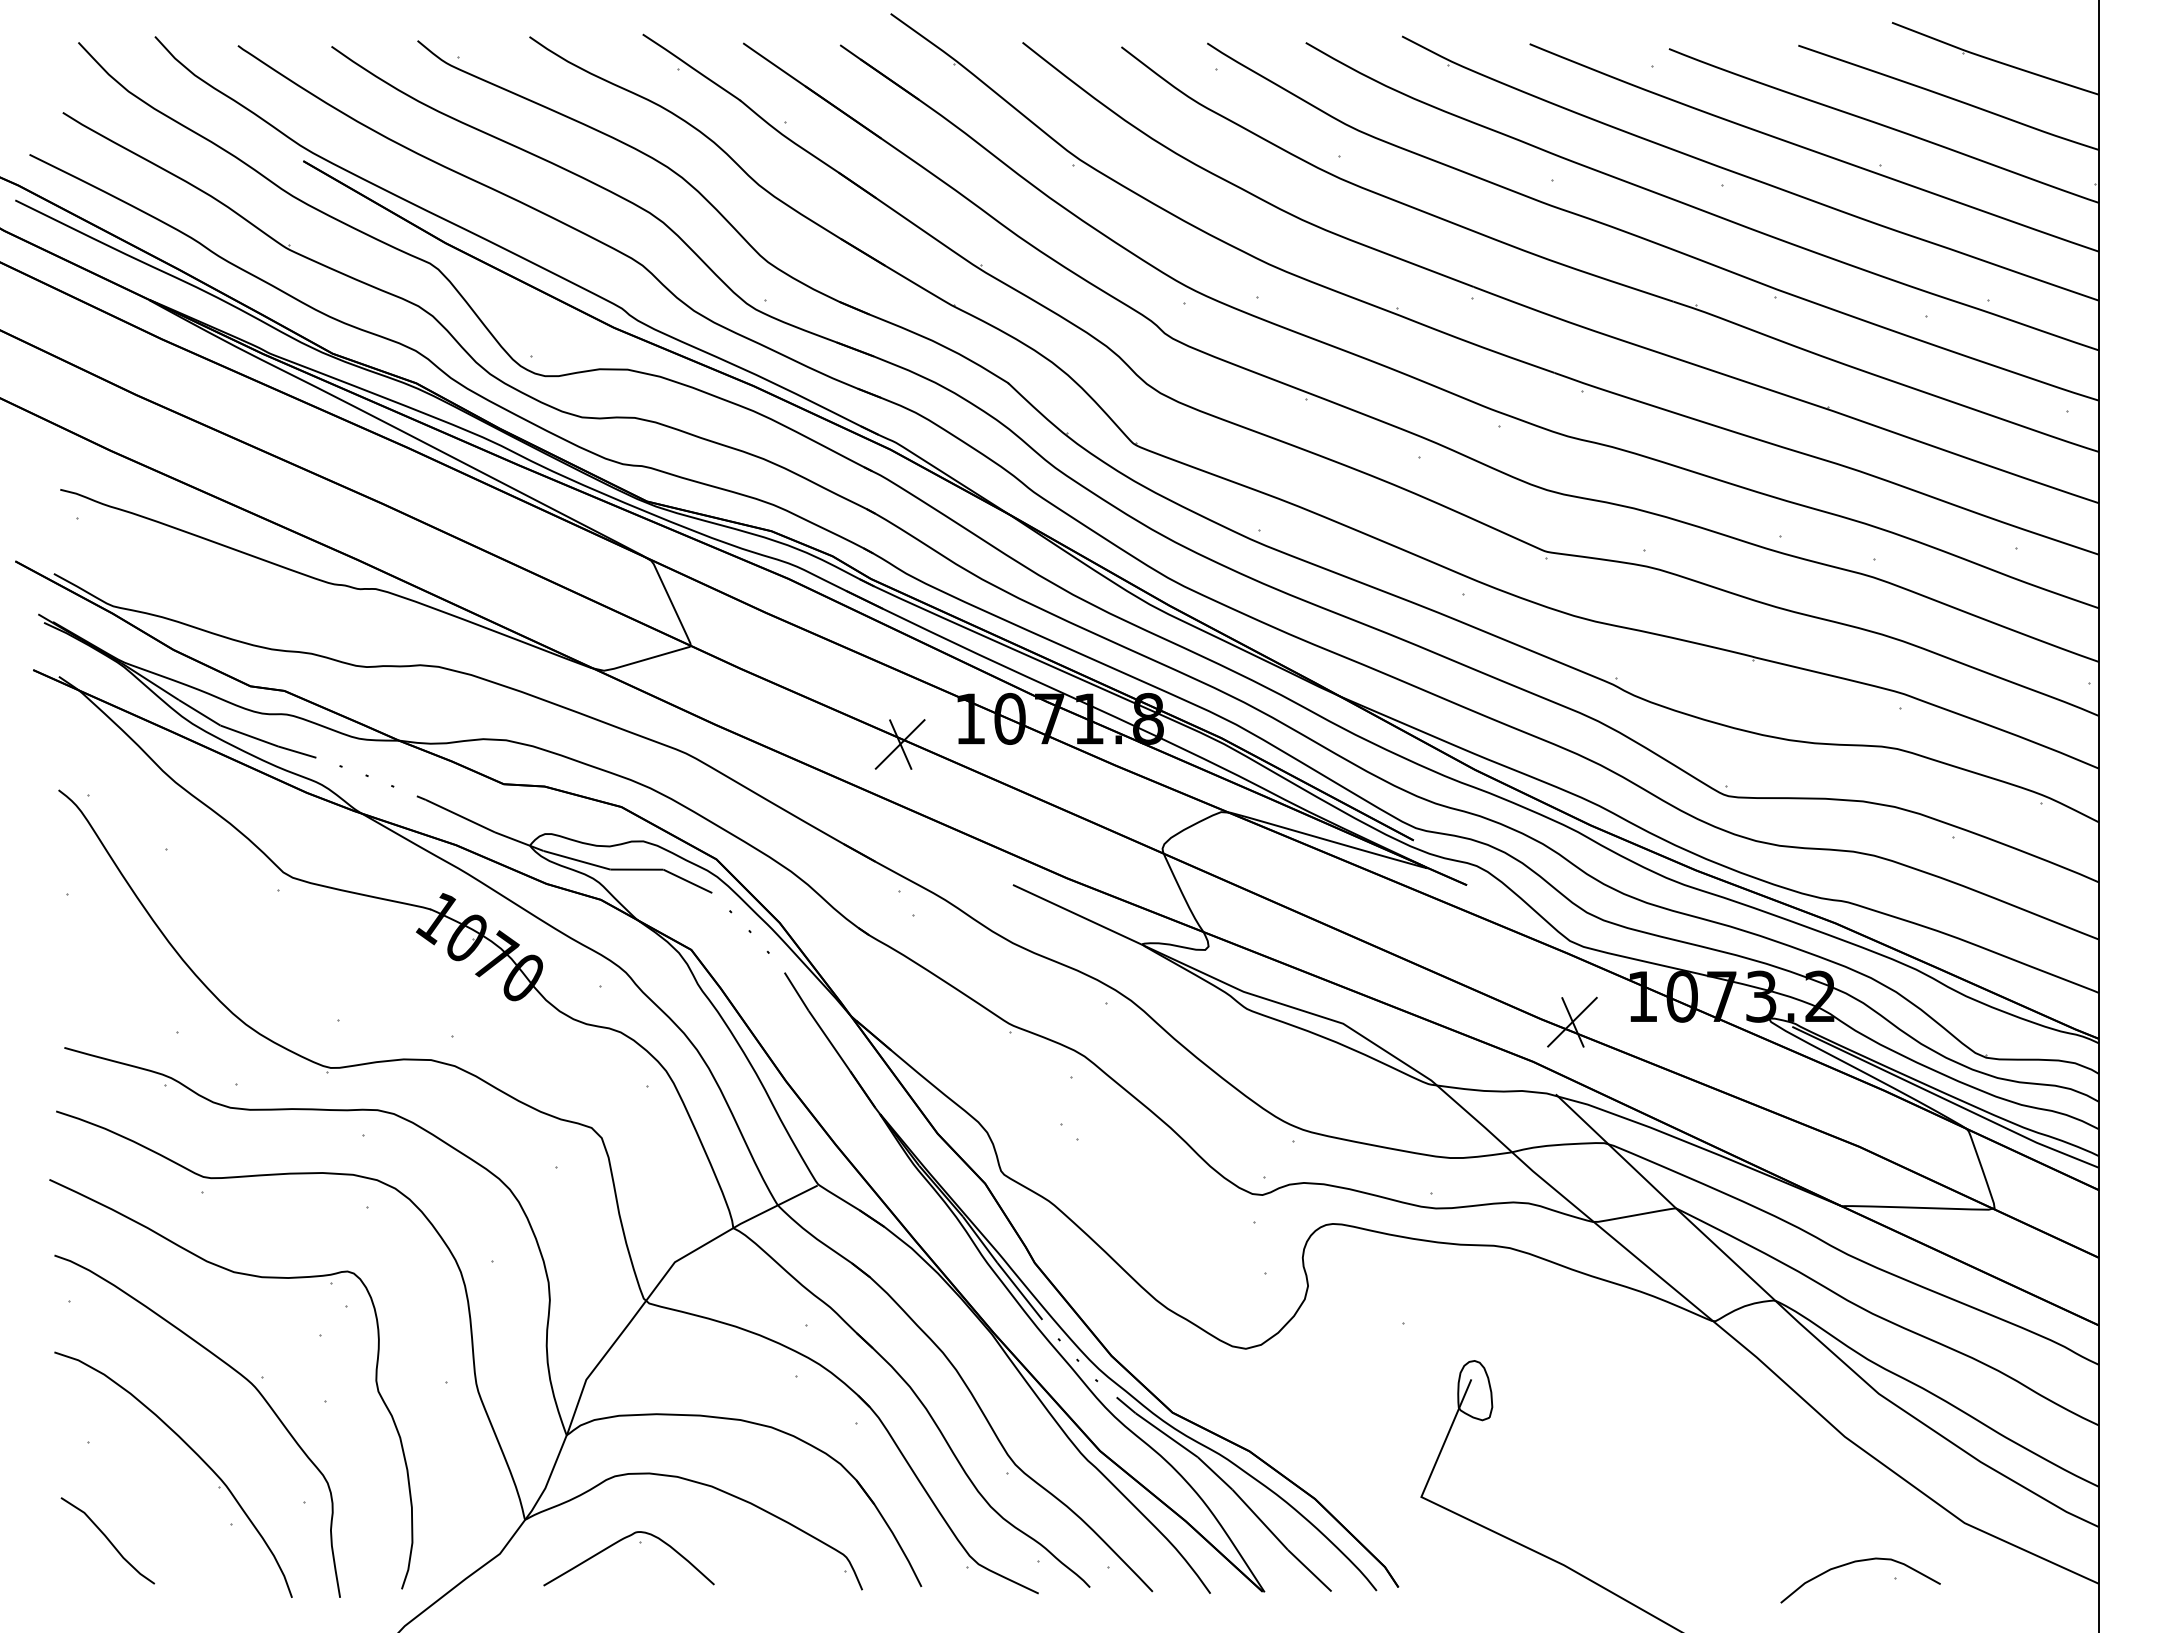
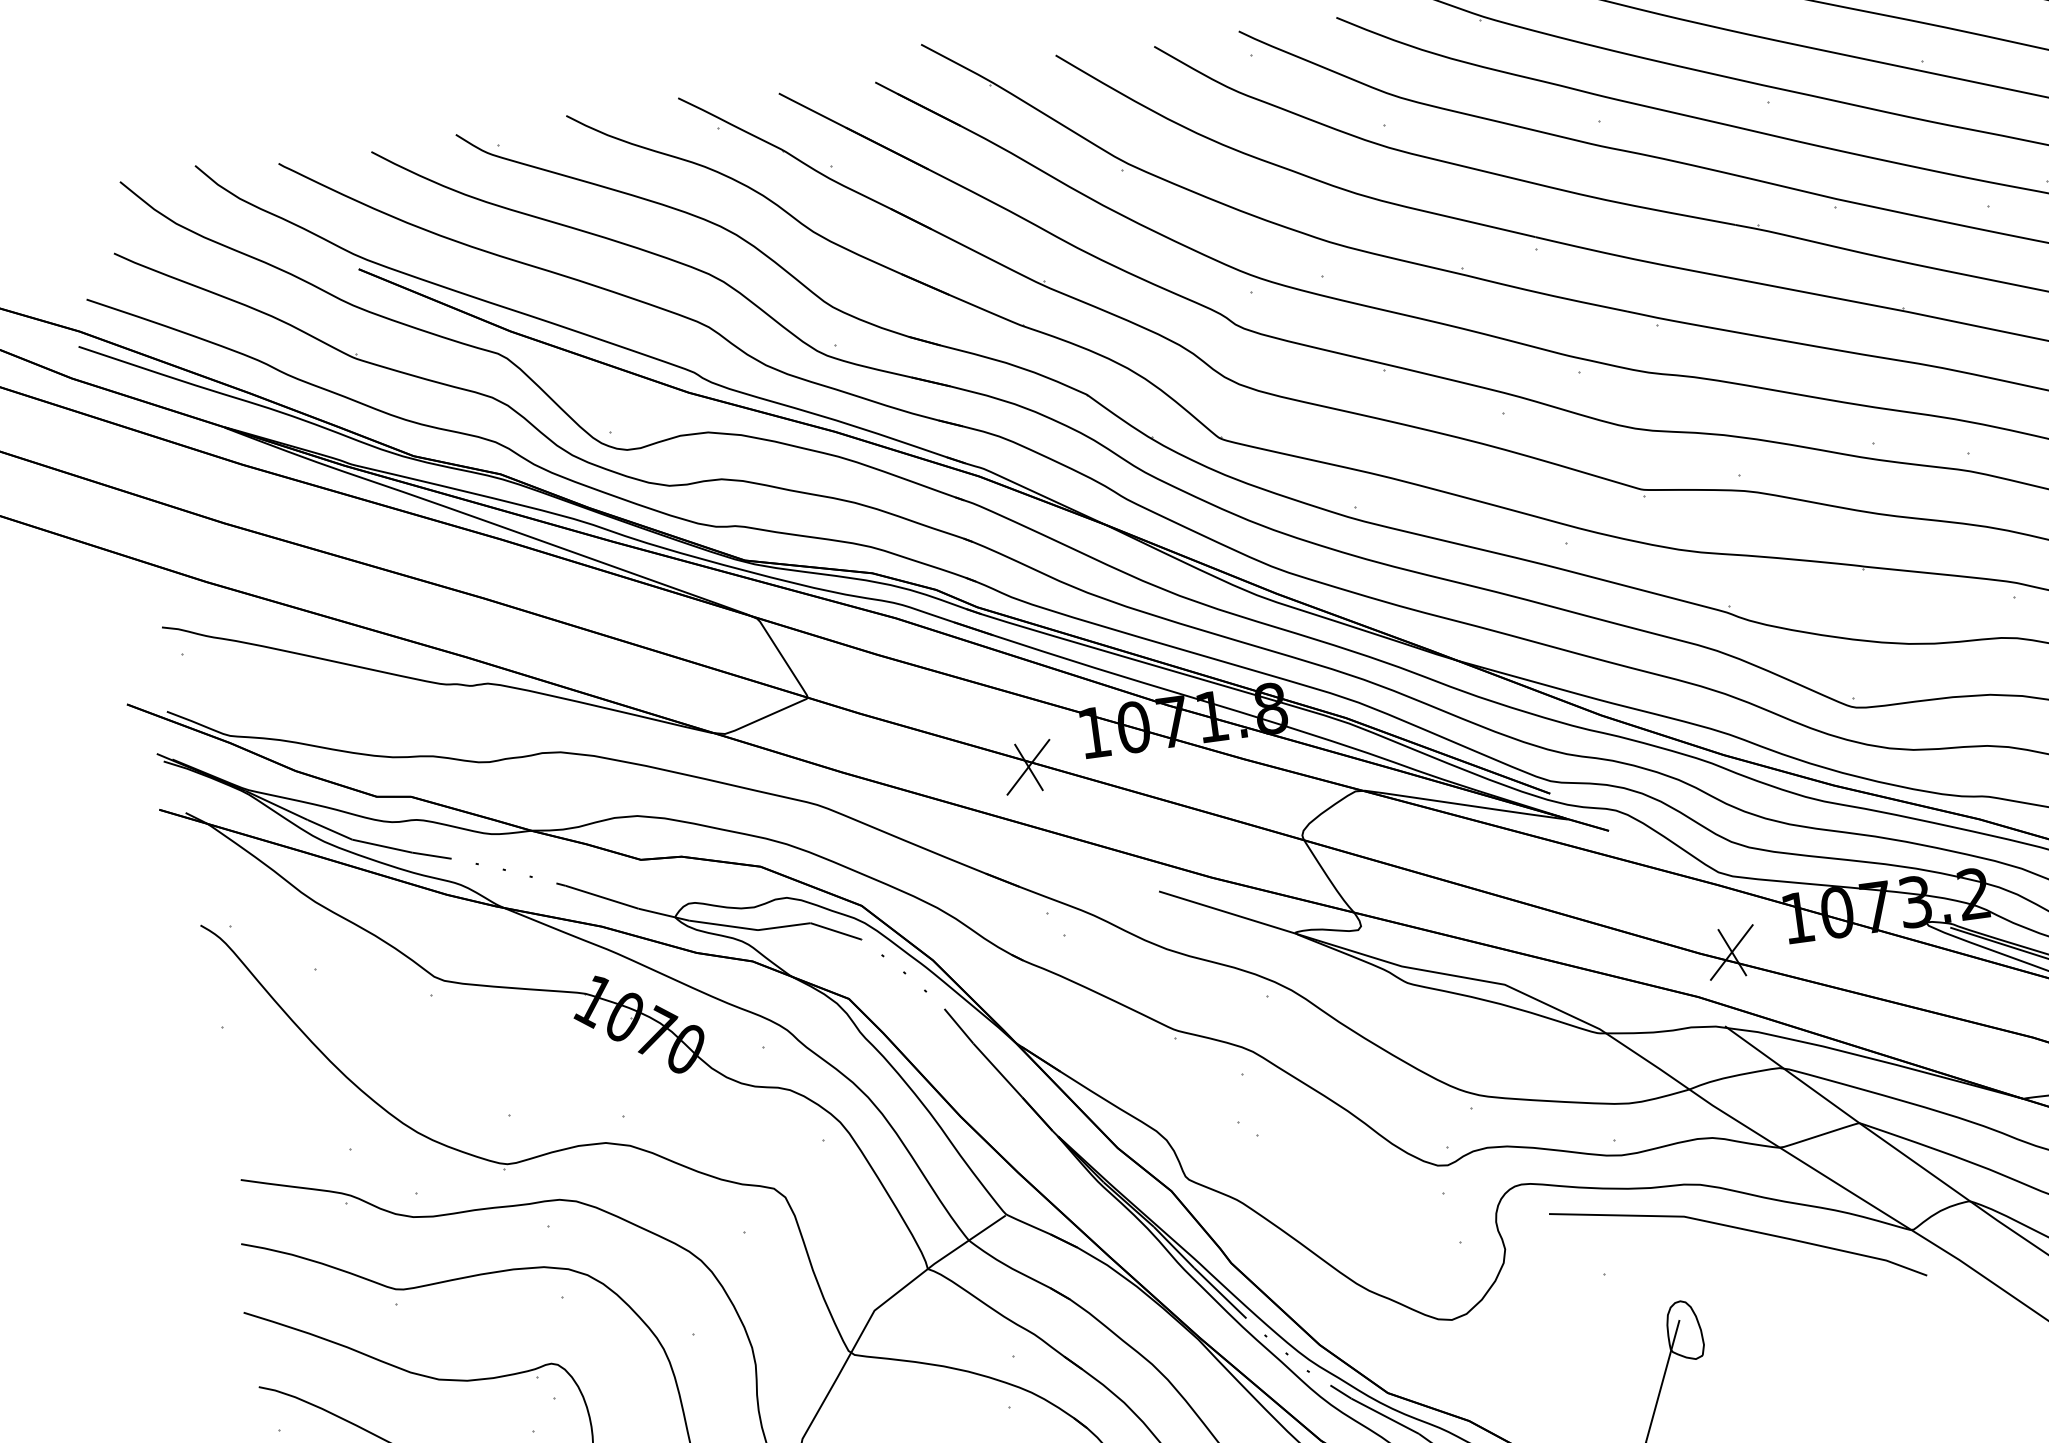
line: (1544, 1298) -> (1741, 1230), added

